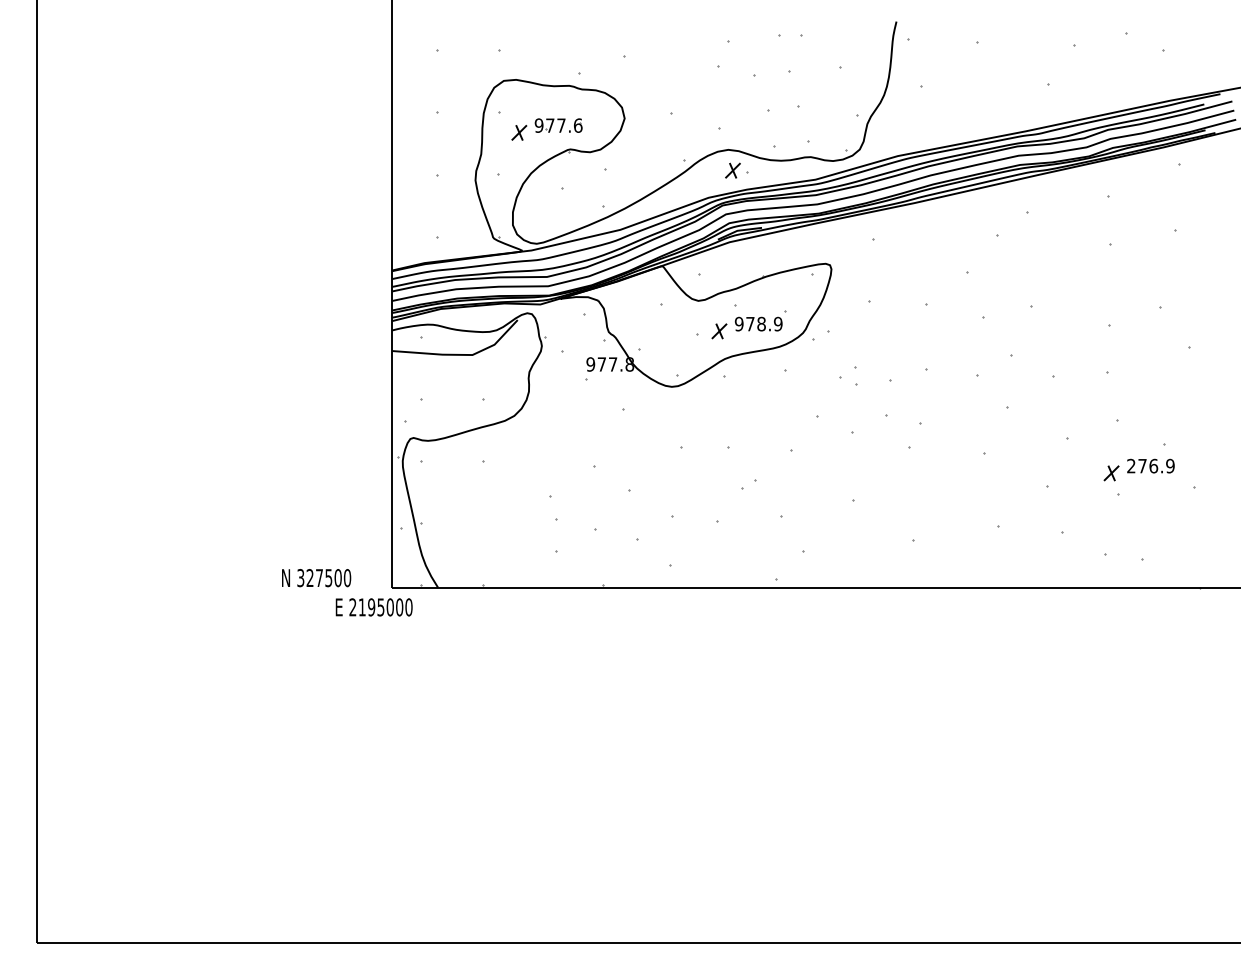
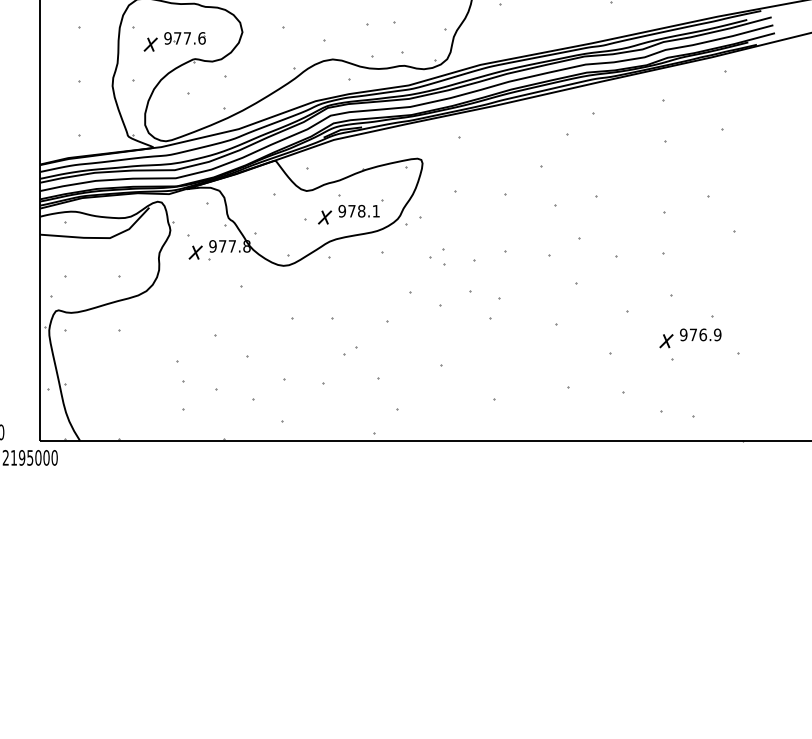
part: (732, 170) -> (195, 252), moved
text: (777, 323) -> (375, 210), 978.9 -> 978.1
text: (1131, 466) -> (683, 335), 276.9 -> 976.9

